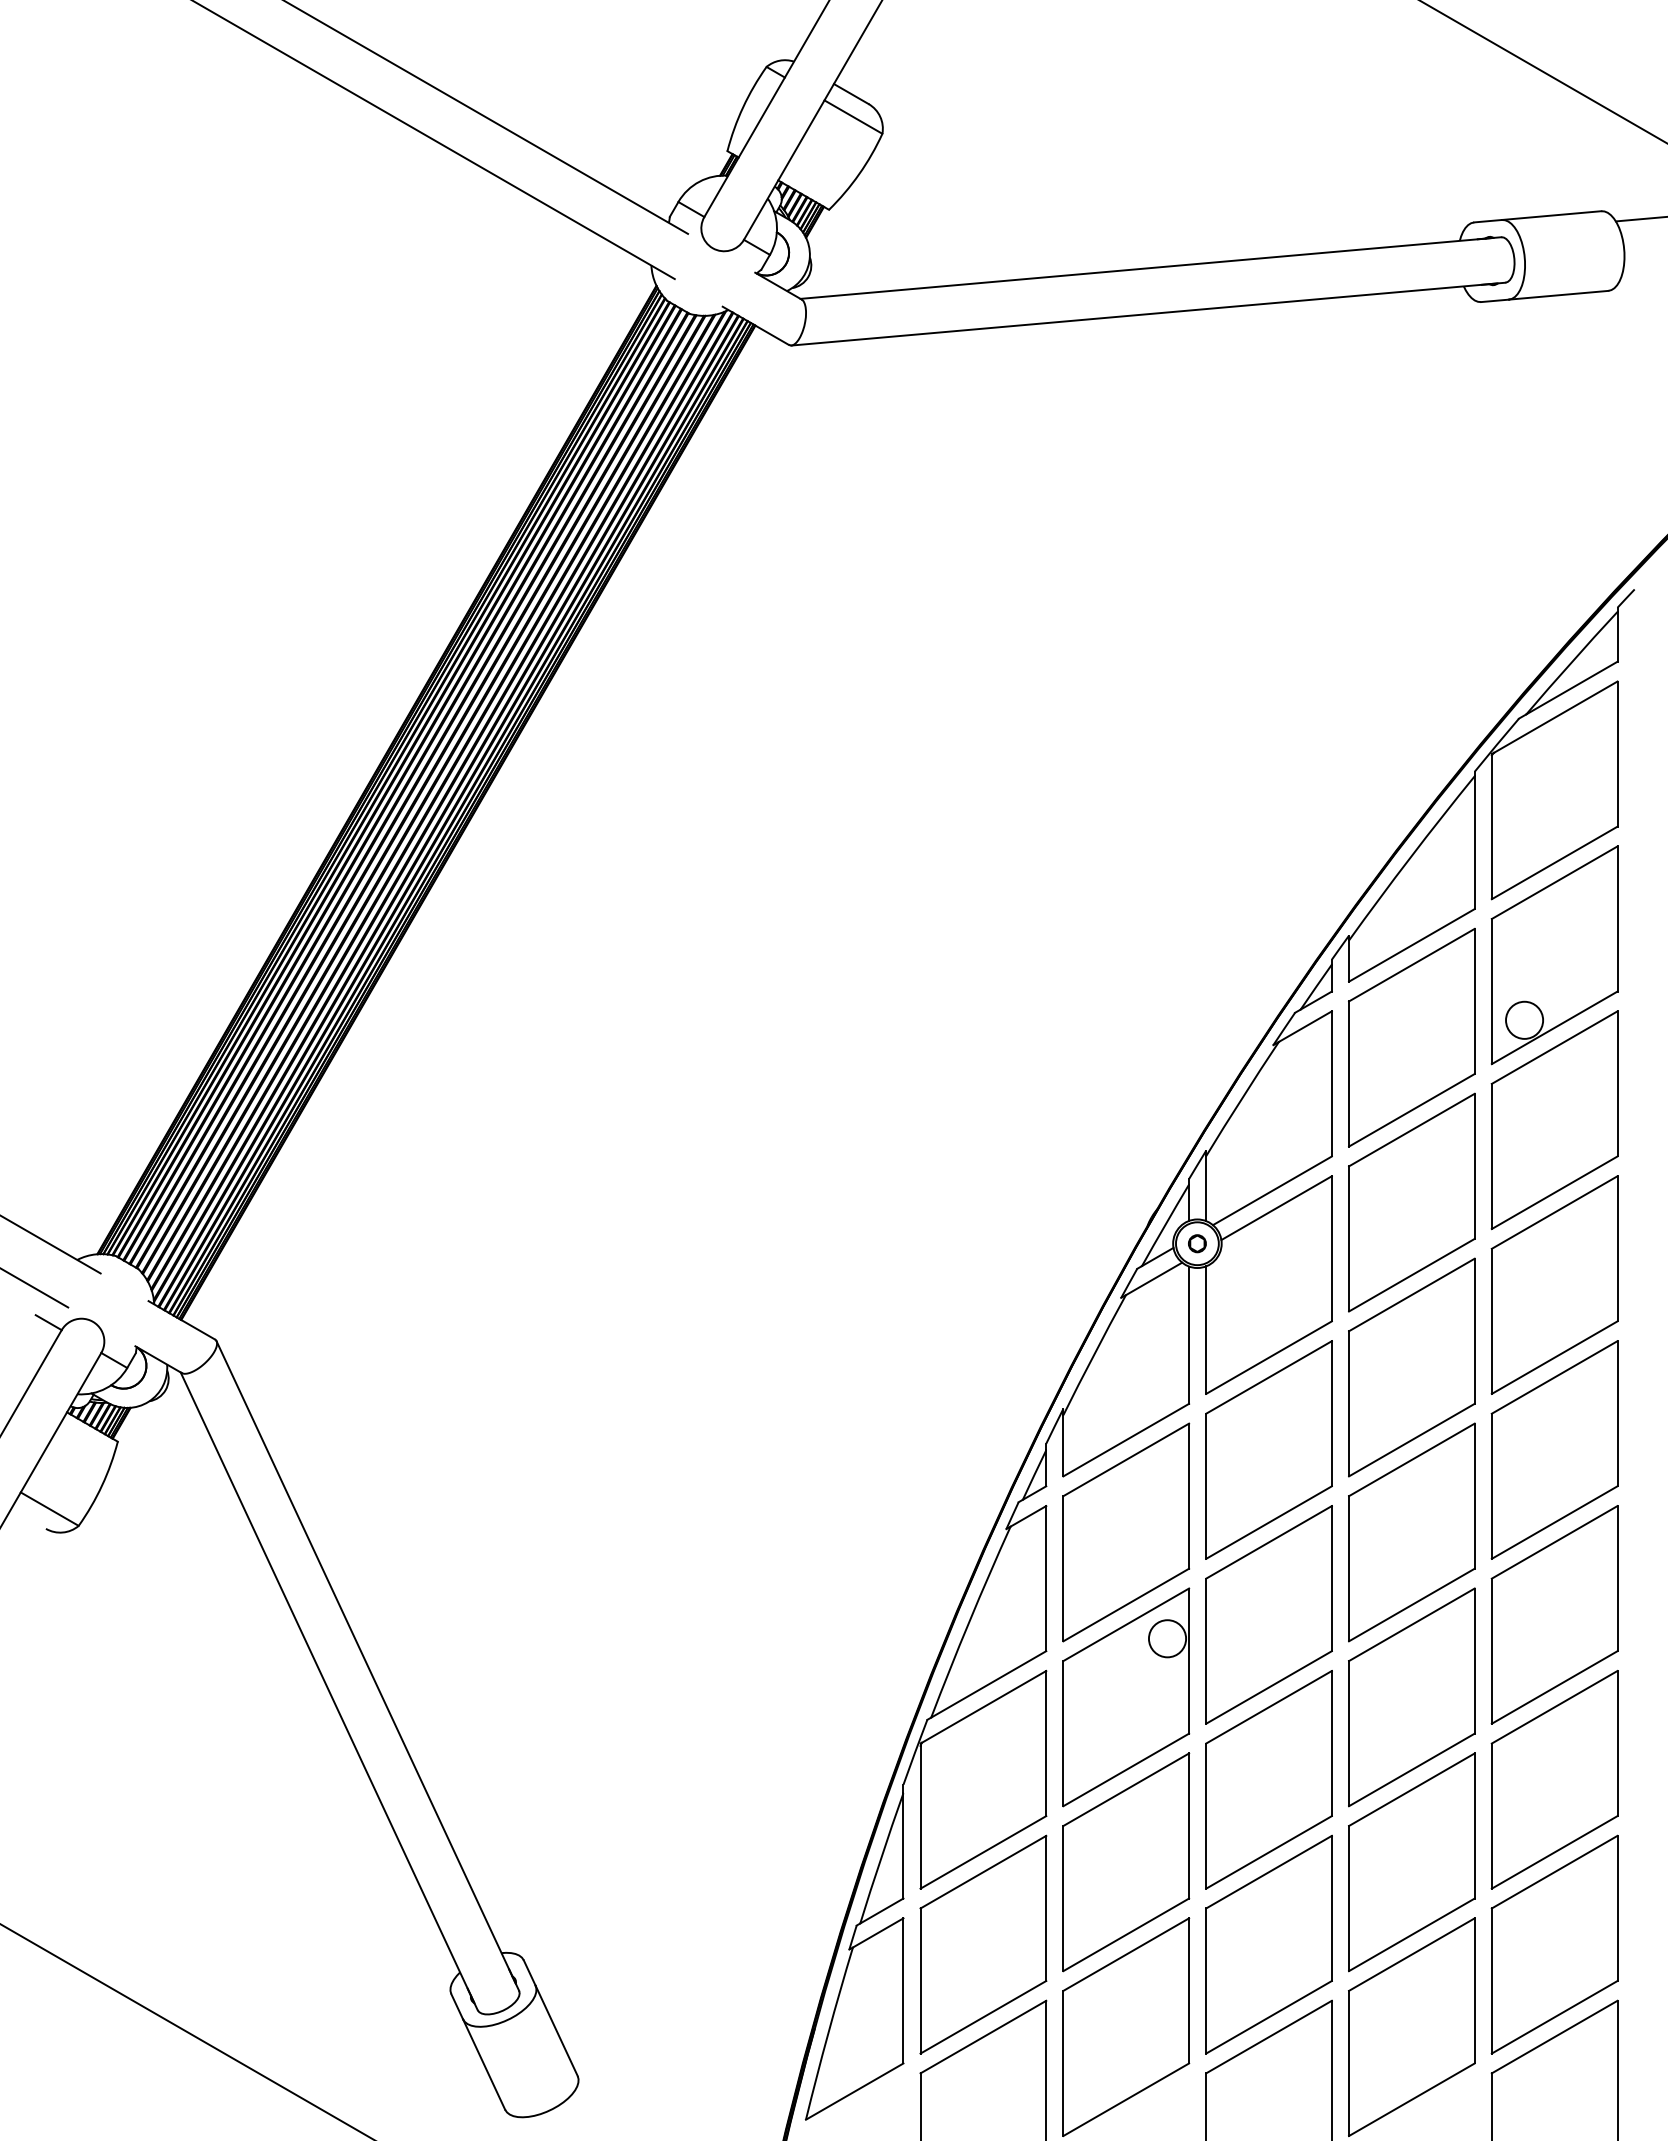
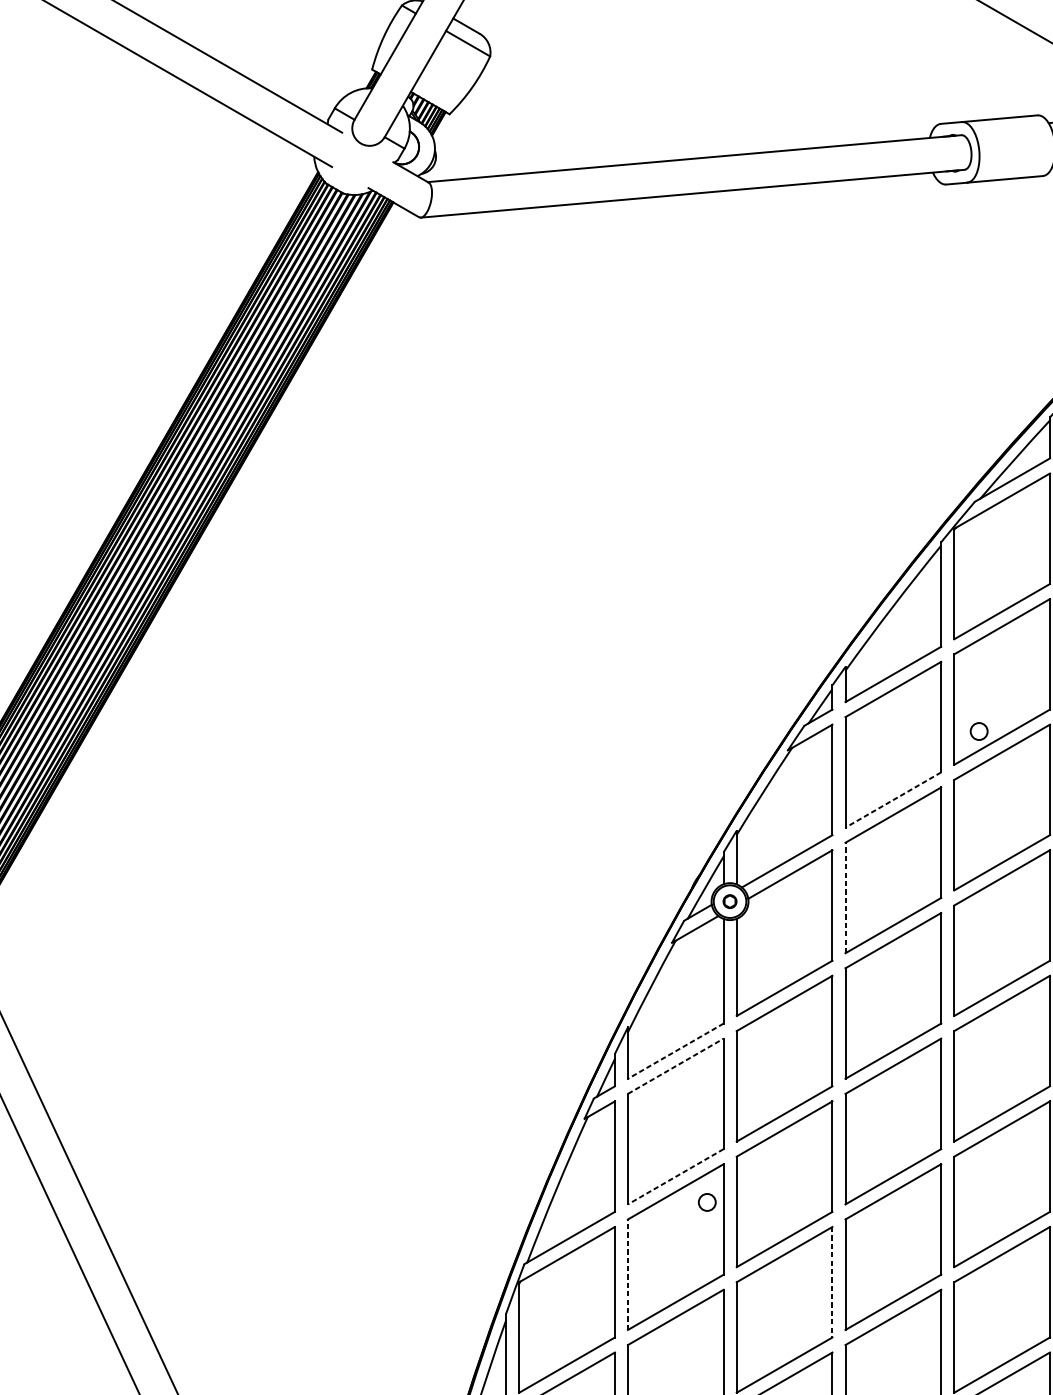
circle: (1524, 1019) -> (979, 730), size x0.6
line: (1411, 1110) -> (893, 800), solid -> dashed
line: (1349, 1238) -> (845, 897), solid -> dashed
line: (1126, 1440) -> (676, 1051), solid -> dashed
line: (1126, 1459) -> (676, 1065), solid -> dashed
line: (1126, 1605) -> (676, 1177), solid -> dashed
circle: (1167, 1638) -> (707, 1202), size x0.6
line: (1063, 1733) -> (628, 1274), solid -> dashed
line: (1331, 1743) -> (832, 1282), solid -> dashed

